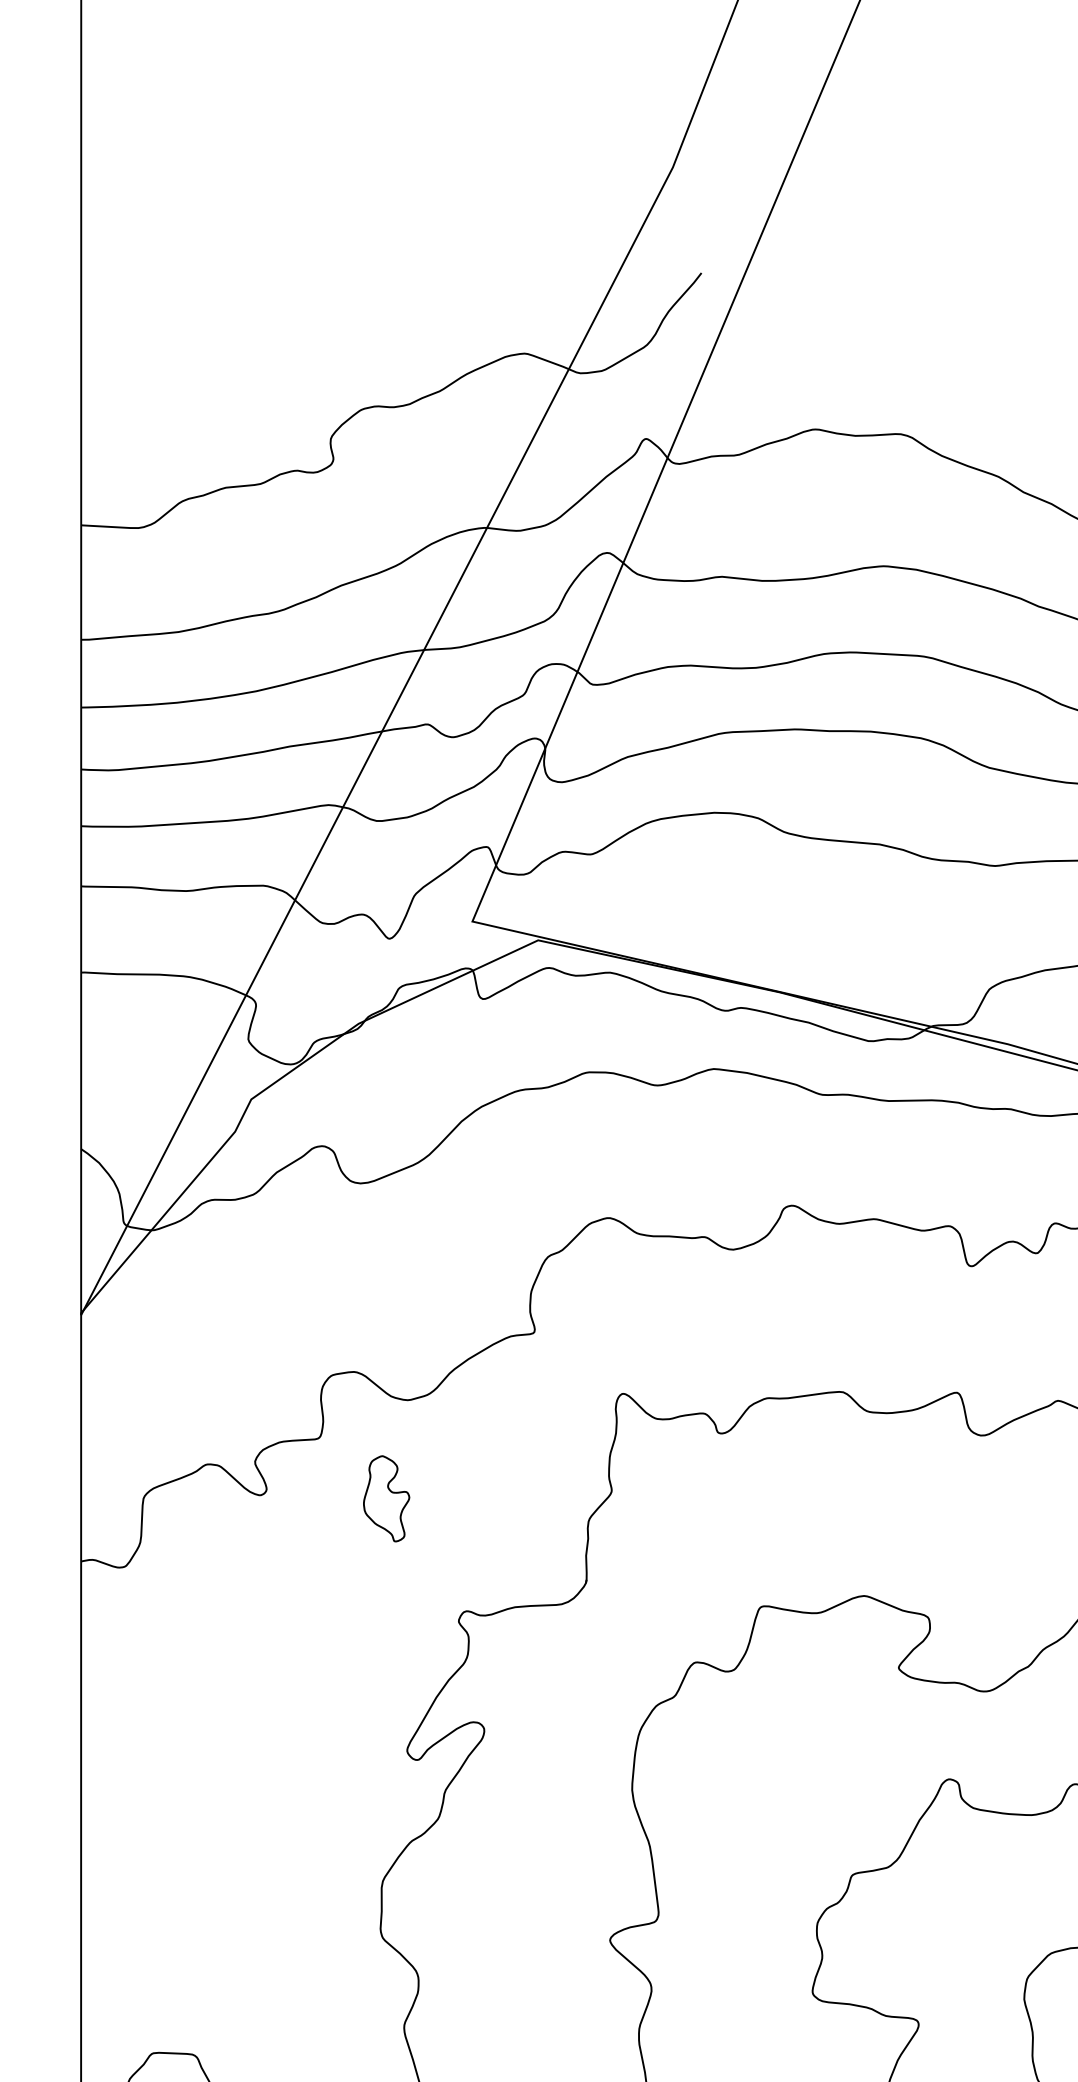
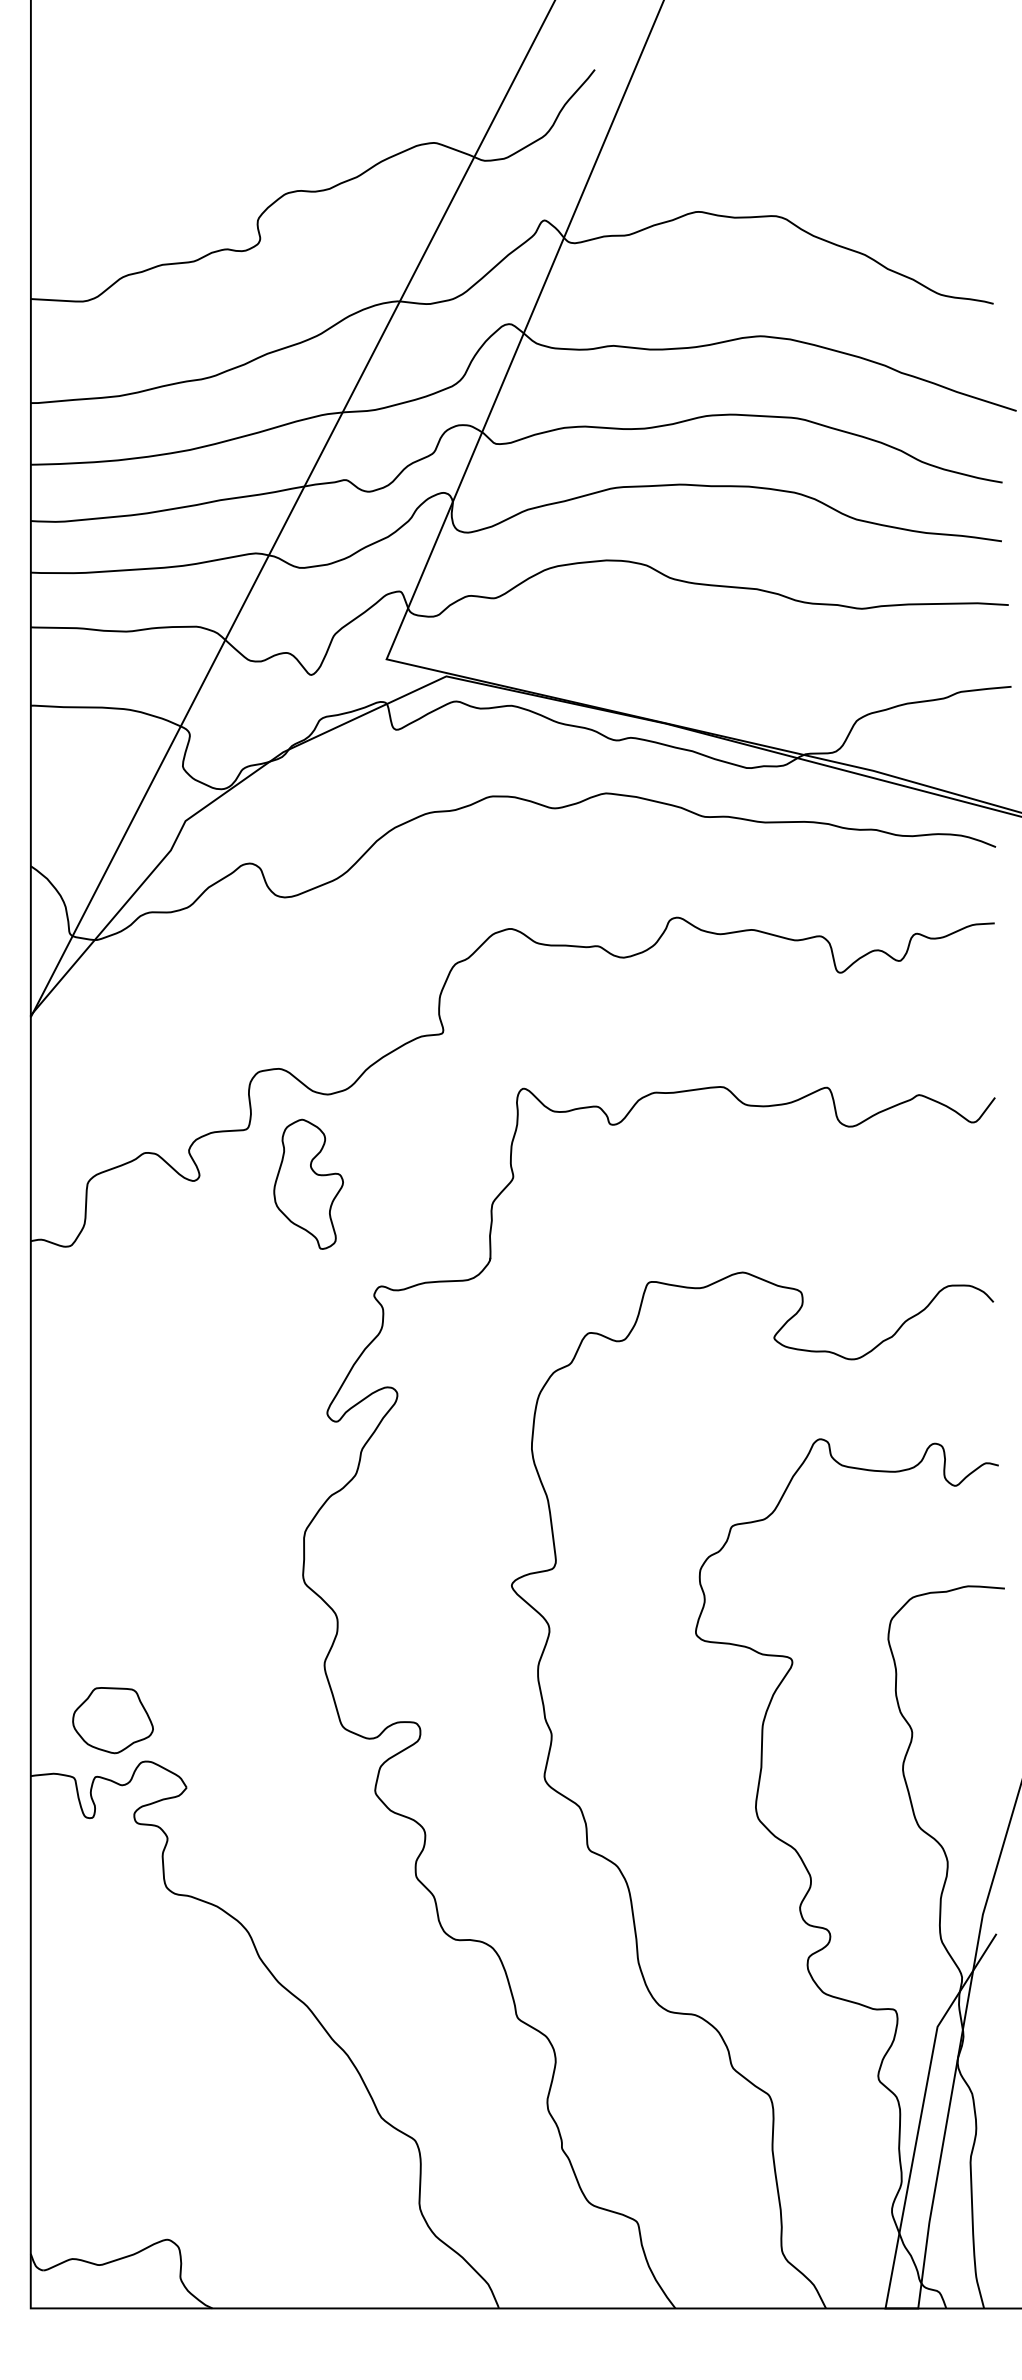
part: (386, 1498) -> (308, 1183), size x1.67

